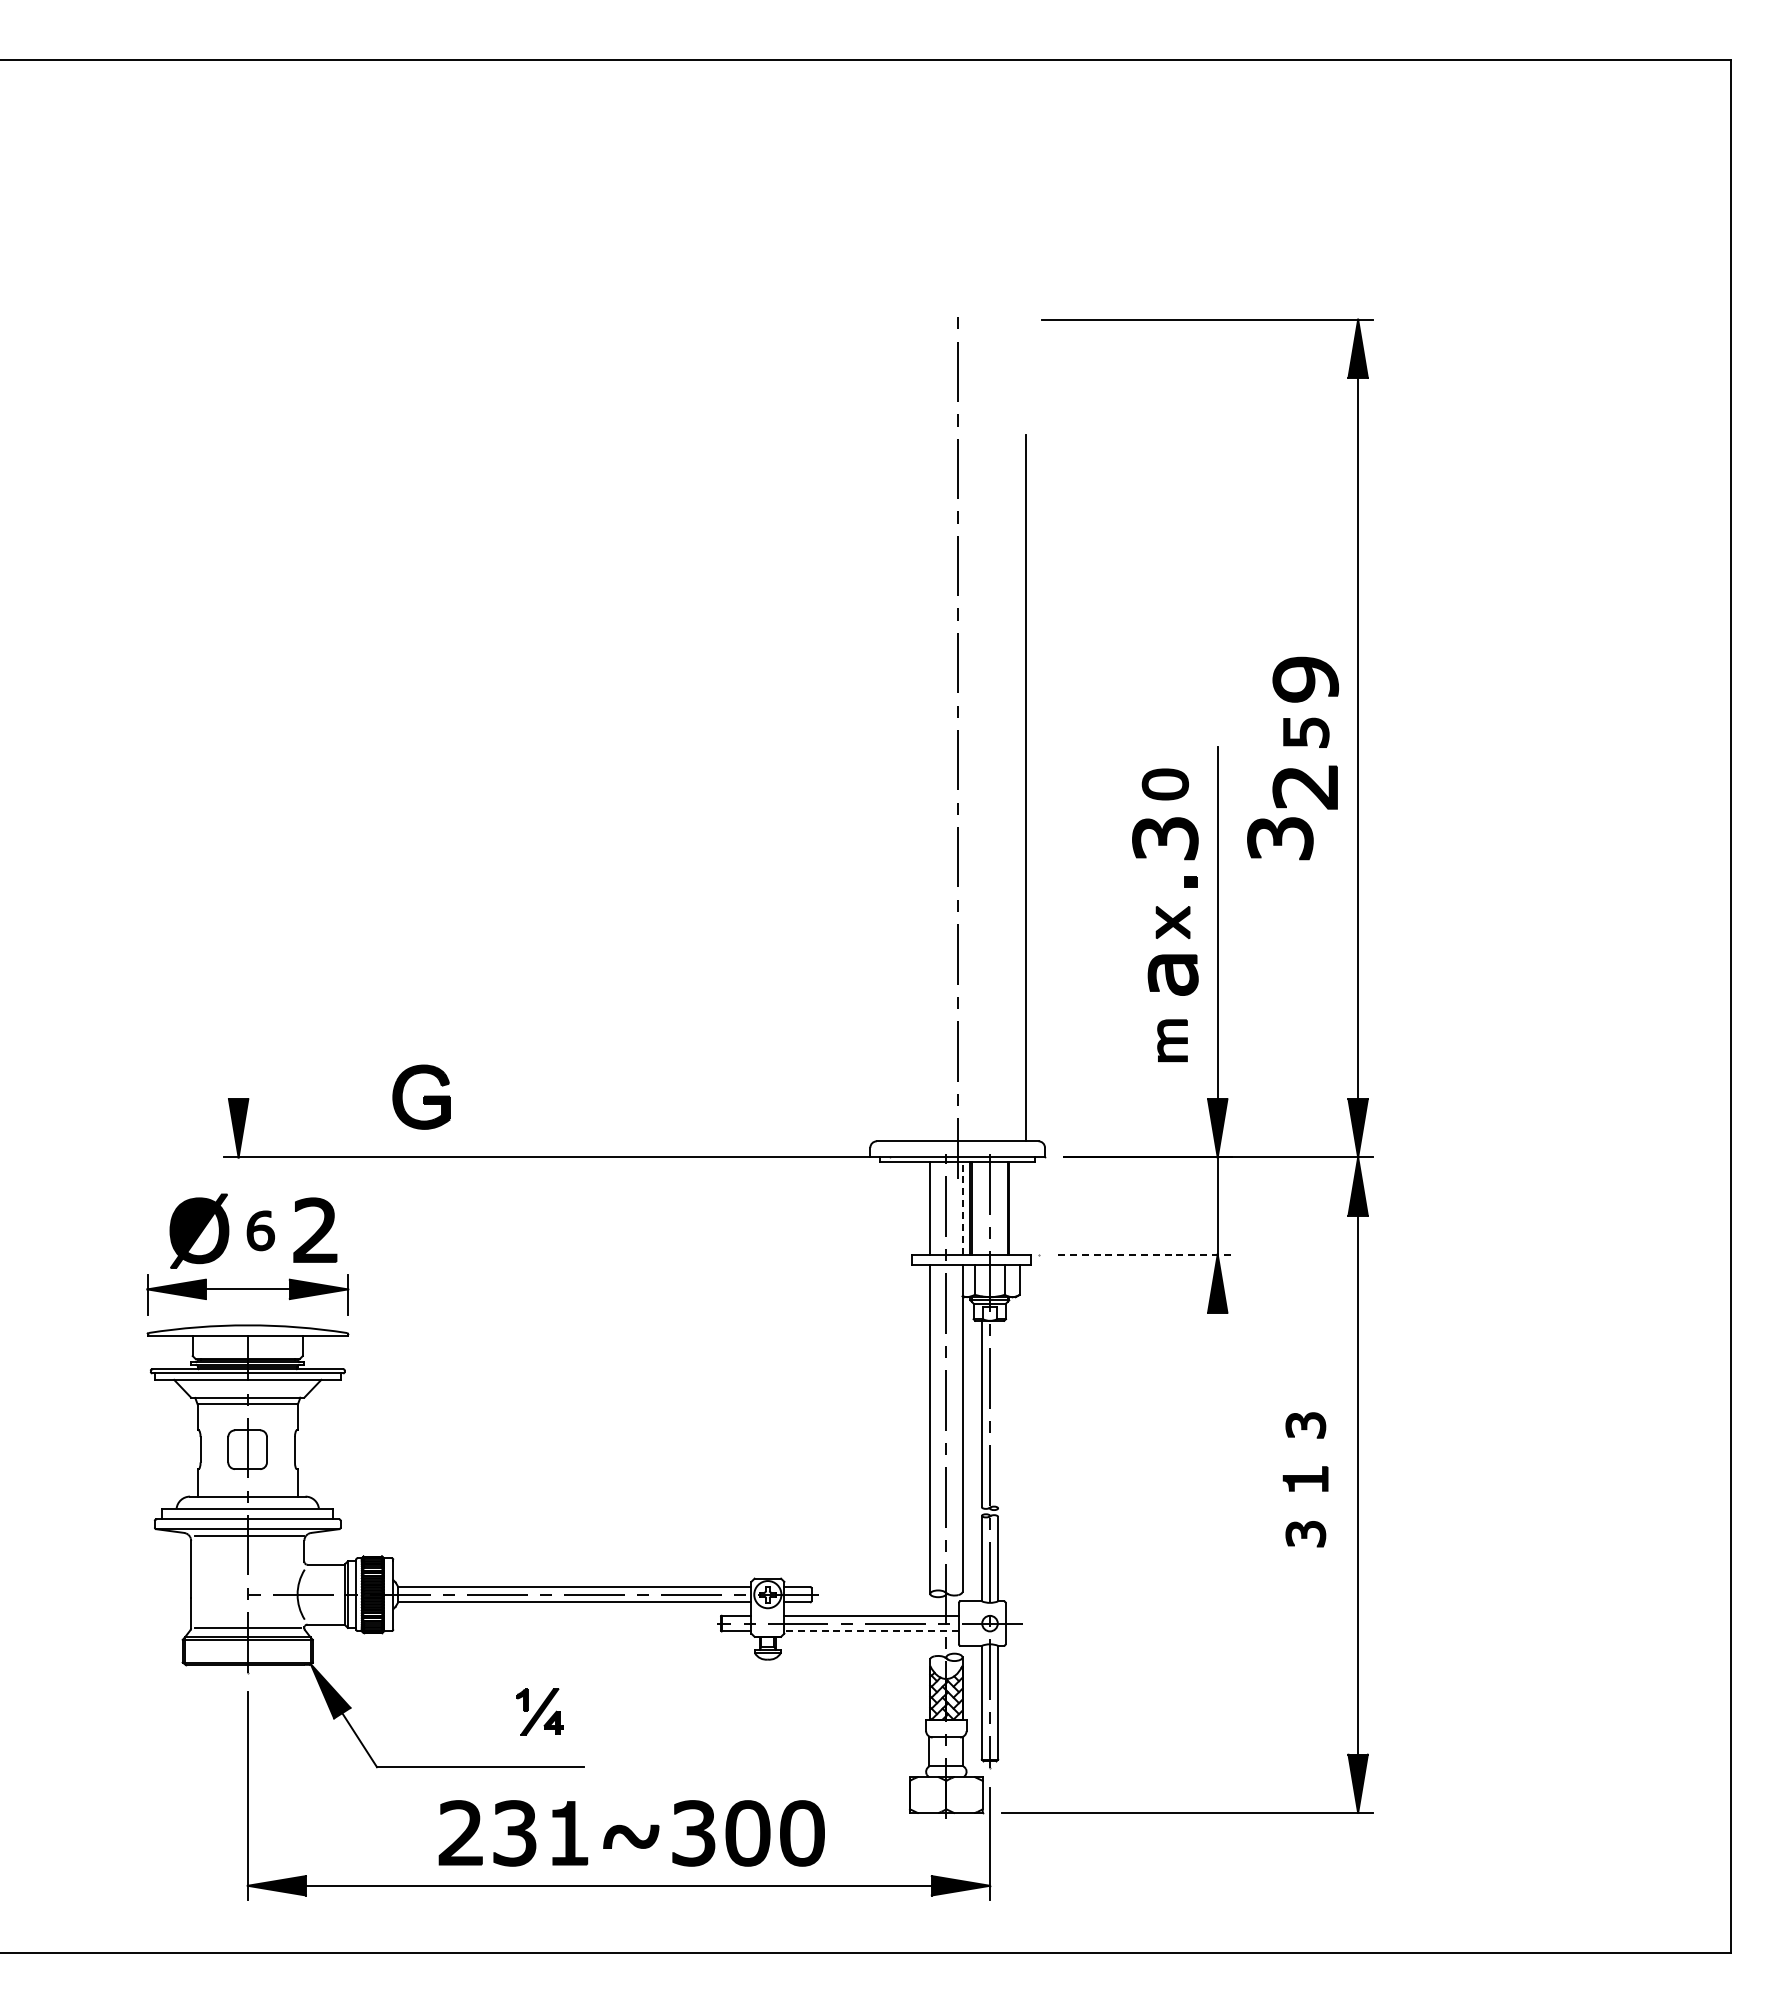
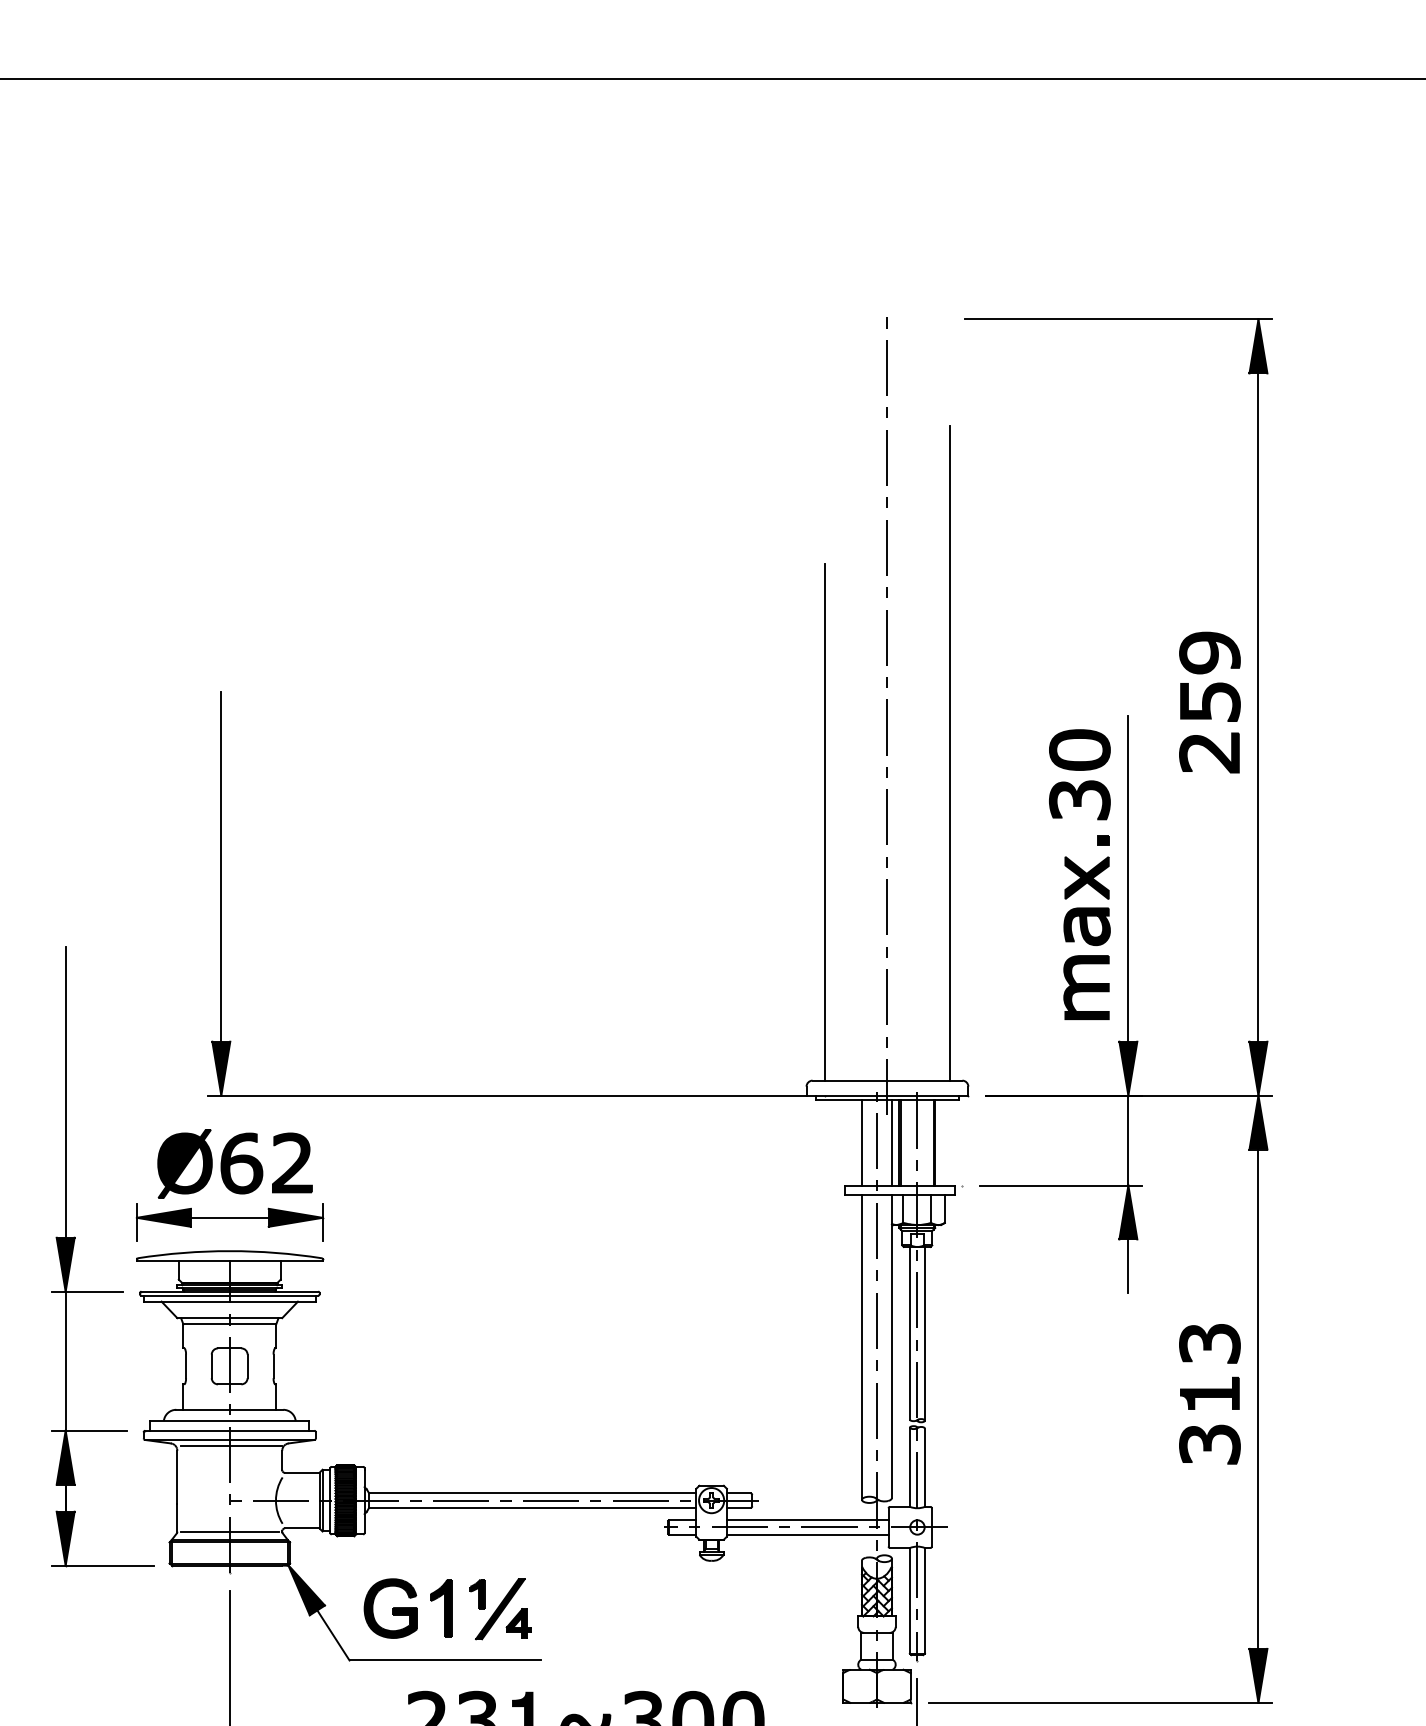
part: (1306, 732) -> (1210, 701), size x1.43
part: (1165, 784) -> (1079, 750), size x1.43
part: (1280, 838) -> (1186, 800), removed
line: (889, 862) -> (824, 822), added
line: (238, 910) -> (221, 866), added
part: (1172, 922) -> (1086, 877), size x1.43
part: (1172, 1040) -> (1086, 987), size x1.67
part: (421, 1096) -> (390, 1607), moved
line: (962, 1207) -> (891, 1141), dashed -> solid
part: (260, 1230) -> (241, 1163), size x1.67
line: (1145, 1254) -> (1061, 1185), dashed -> solid
part: (79, 1323) -> (73, 1249), added
line: (1217, 1341) -> (1128, 1266), added
line: (998, 1414) -> (925, 1333), added
part: (1305, 1425) -> (1209, 1343), size x1.67
part: (1305, 1478) -> (1209, 1393), size x1.43
part: (1305, 1533) -> (1209, 1443), size x1.67
line: (871, 1631) -> (807, 1534), dashed -> solid
part: (475, 1710) -> (440, 1607), added
part: (539, 1711) -> (500, 1608), size x1.43

